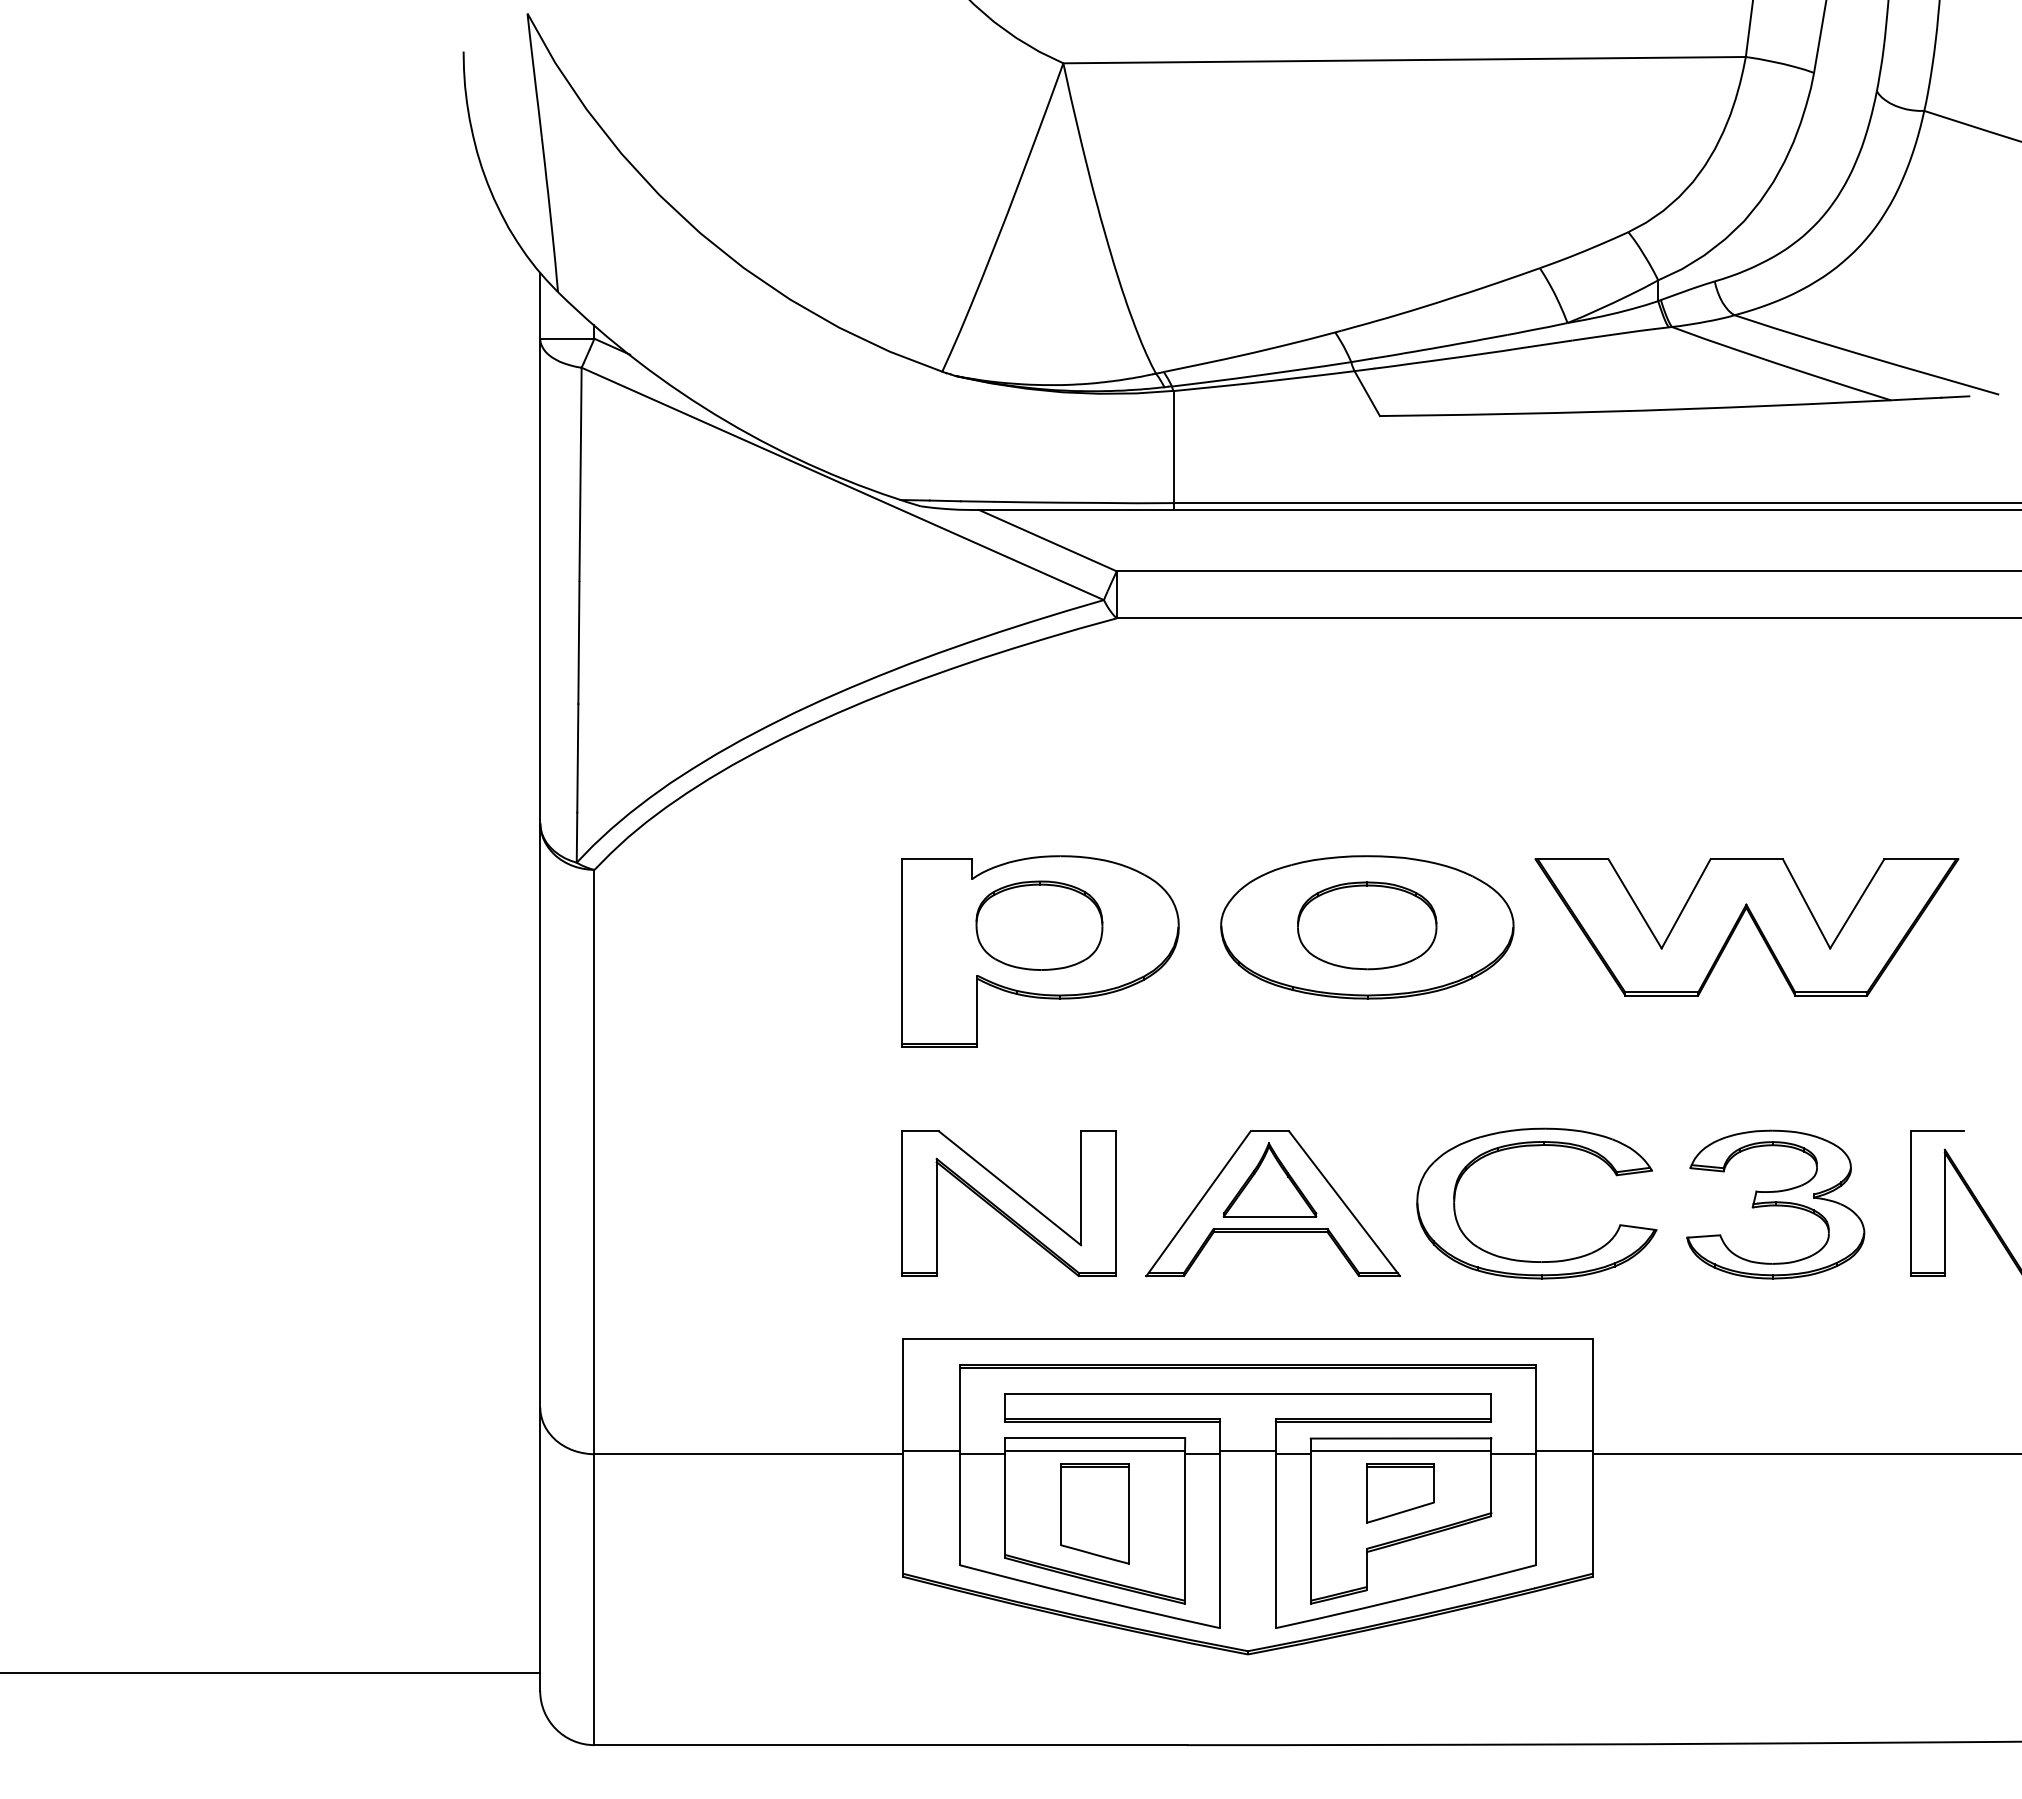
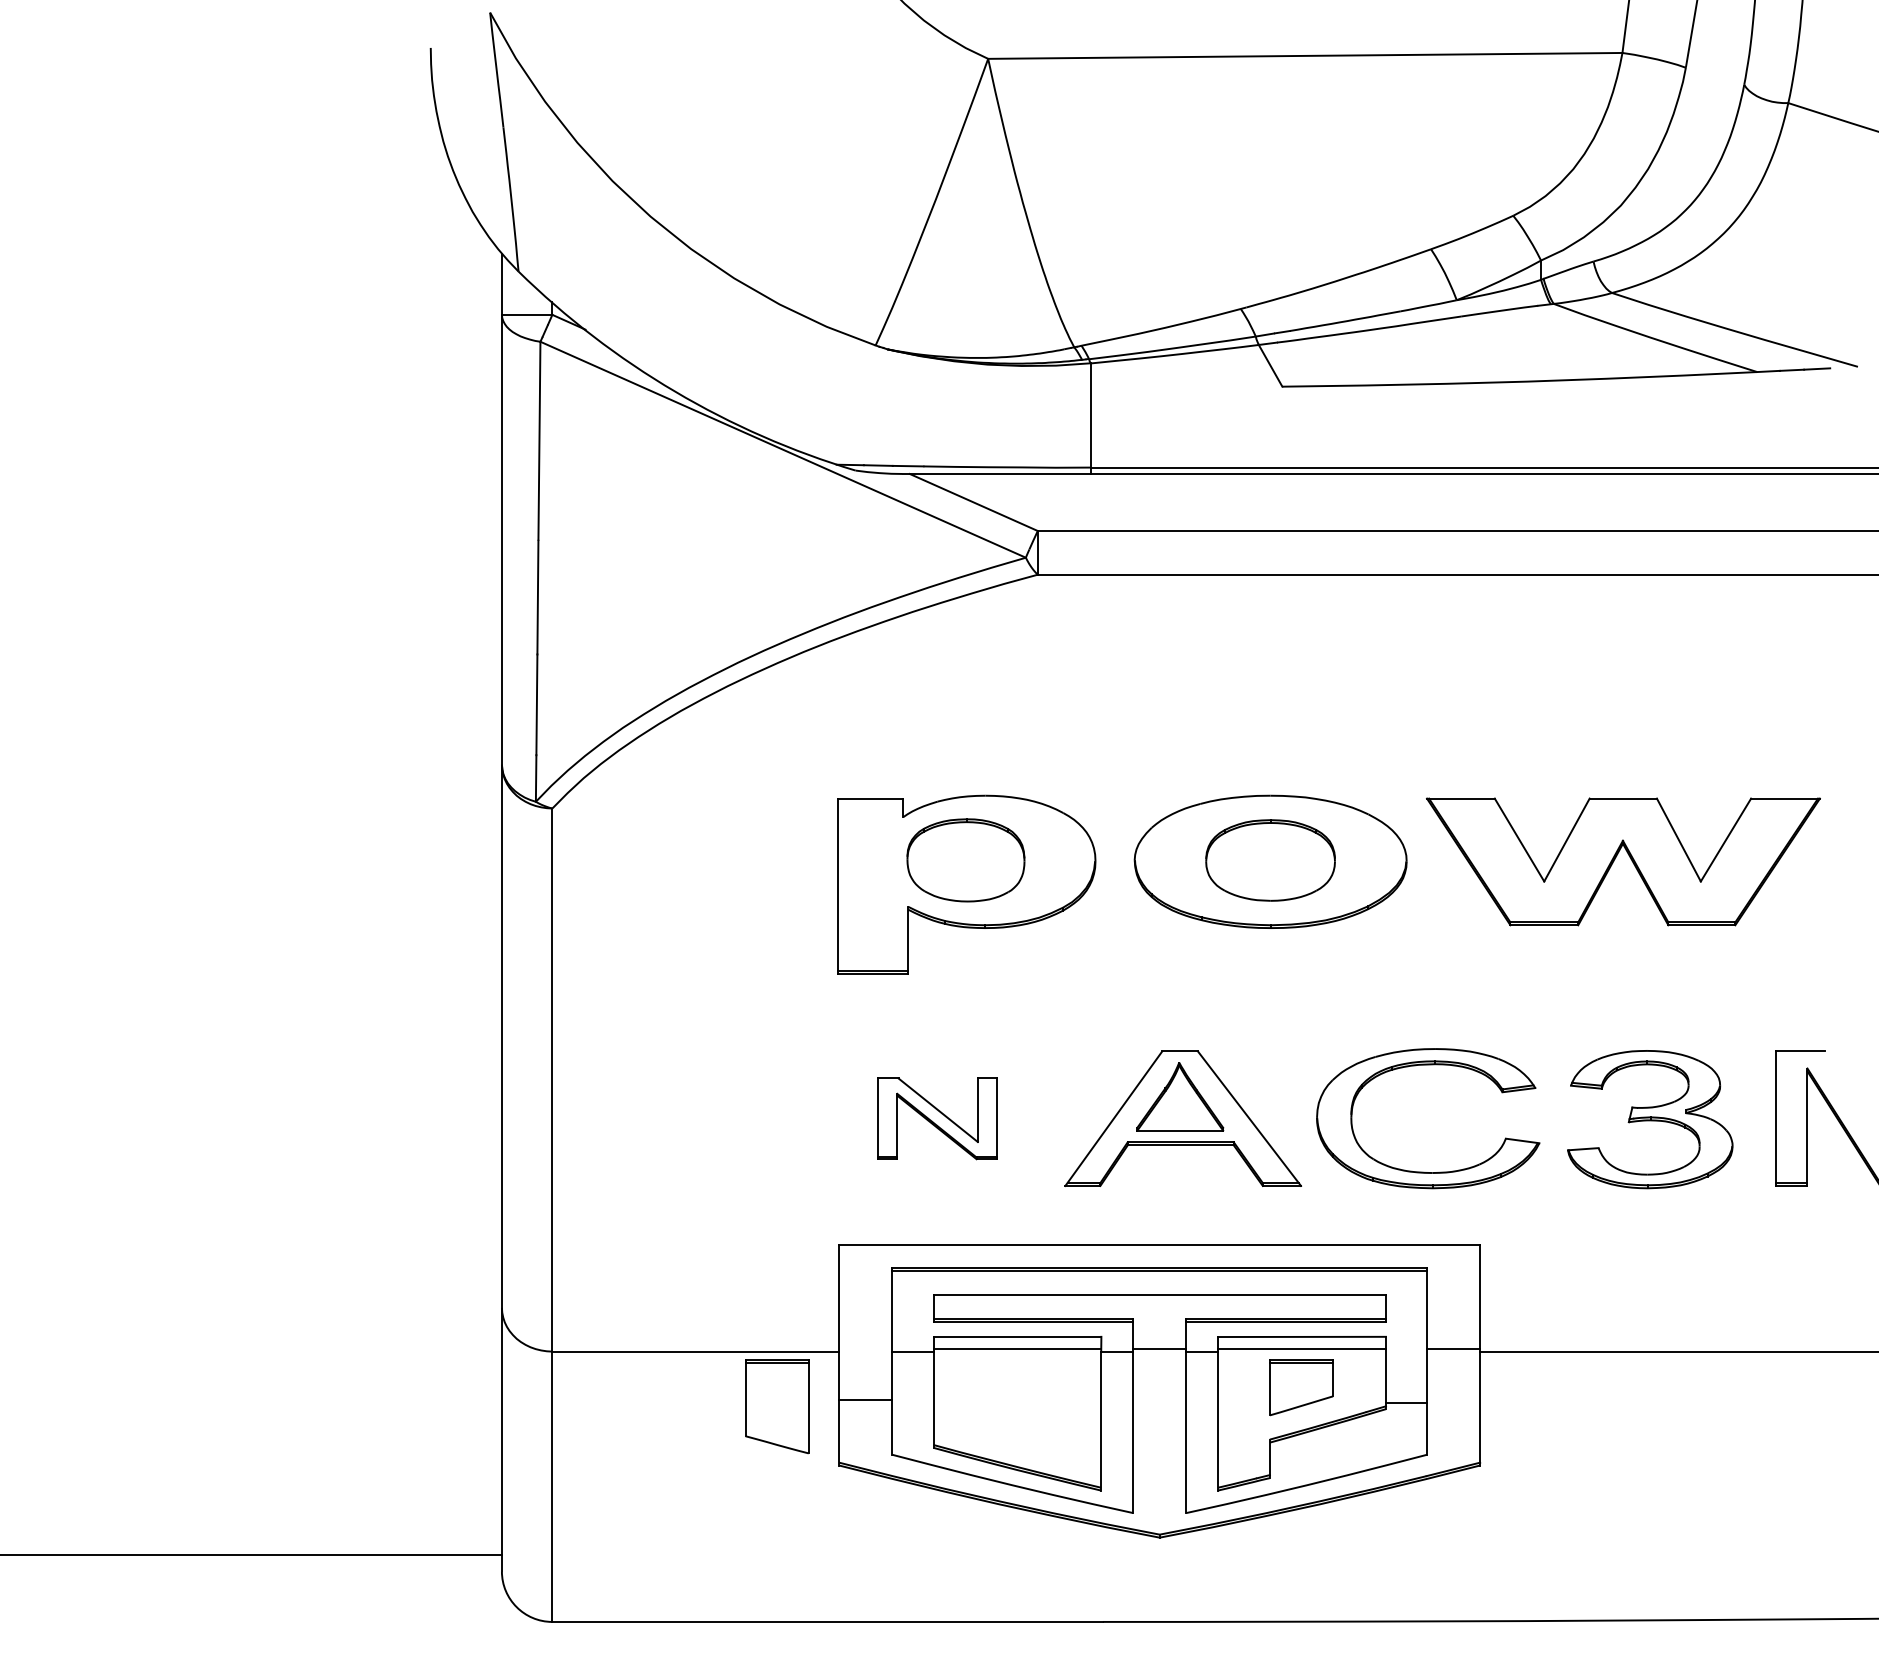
part: (1008, 1203) -> (937, 1118), size x0.6
line: (931, 1451) -> (865, 1400), moved
line: (1513, 1454) -> (1406, 1402), moved
part: (1094, 1513) -> (776, 1406), moved

